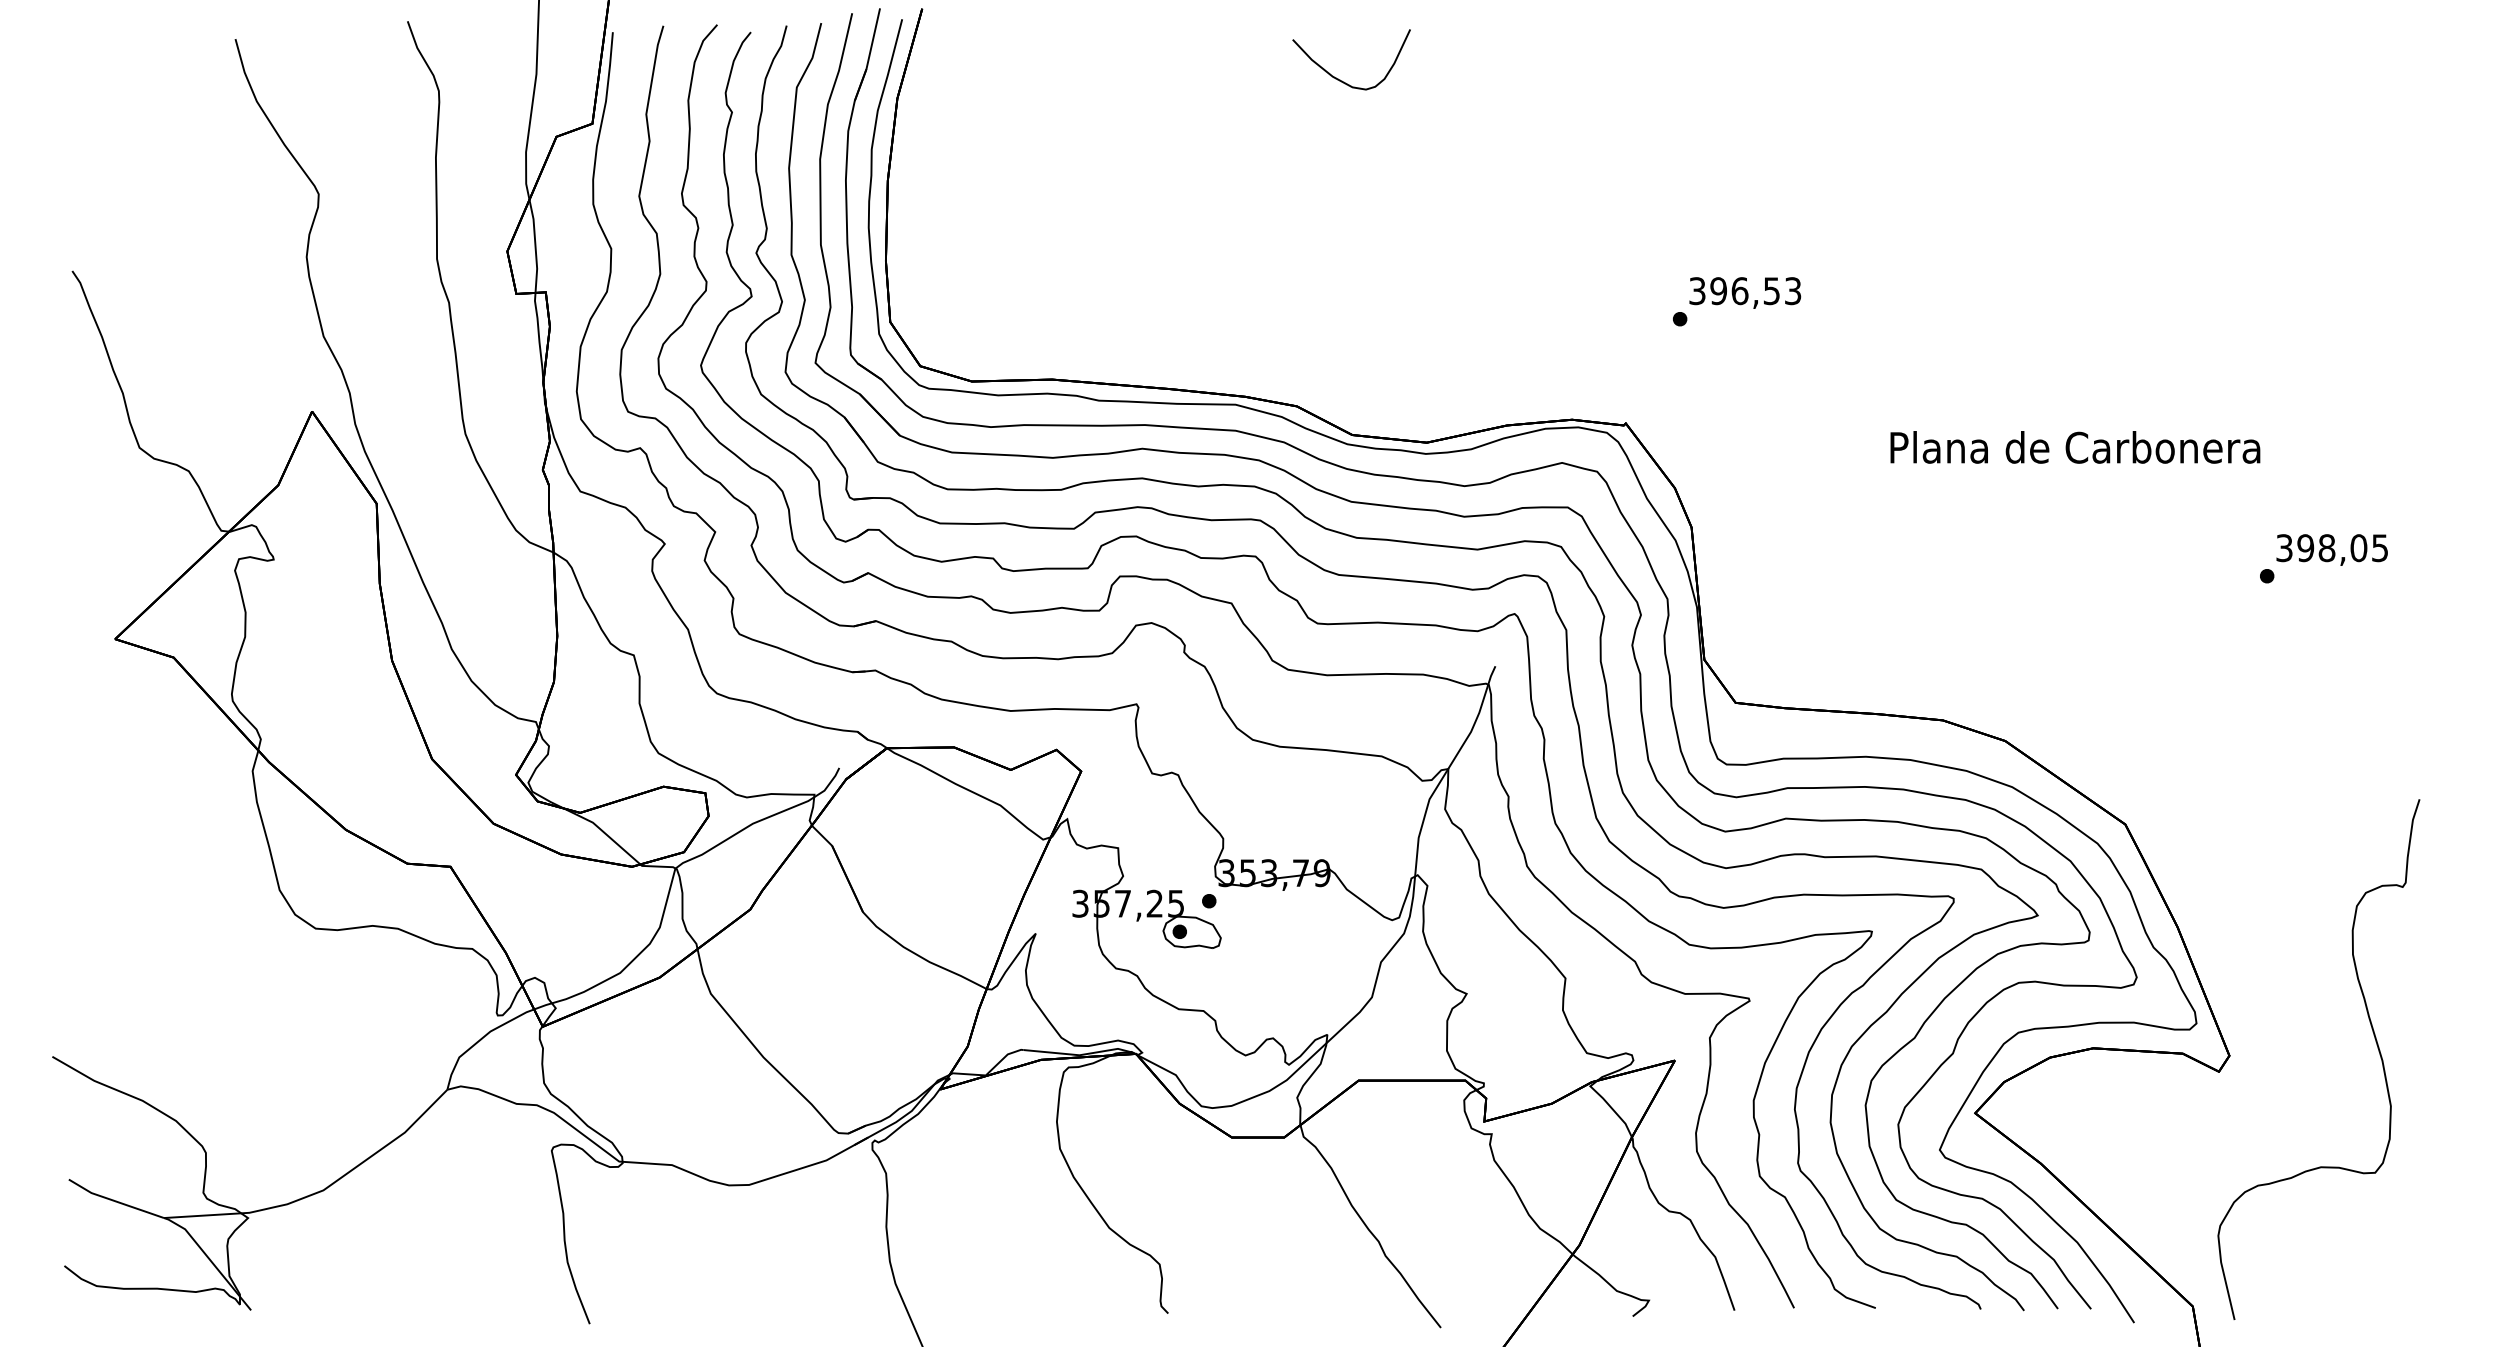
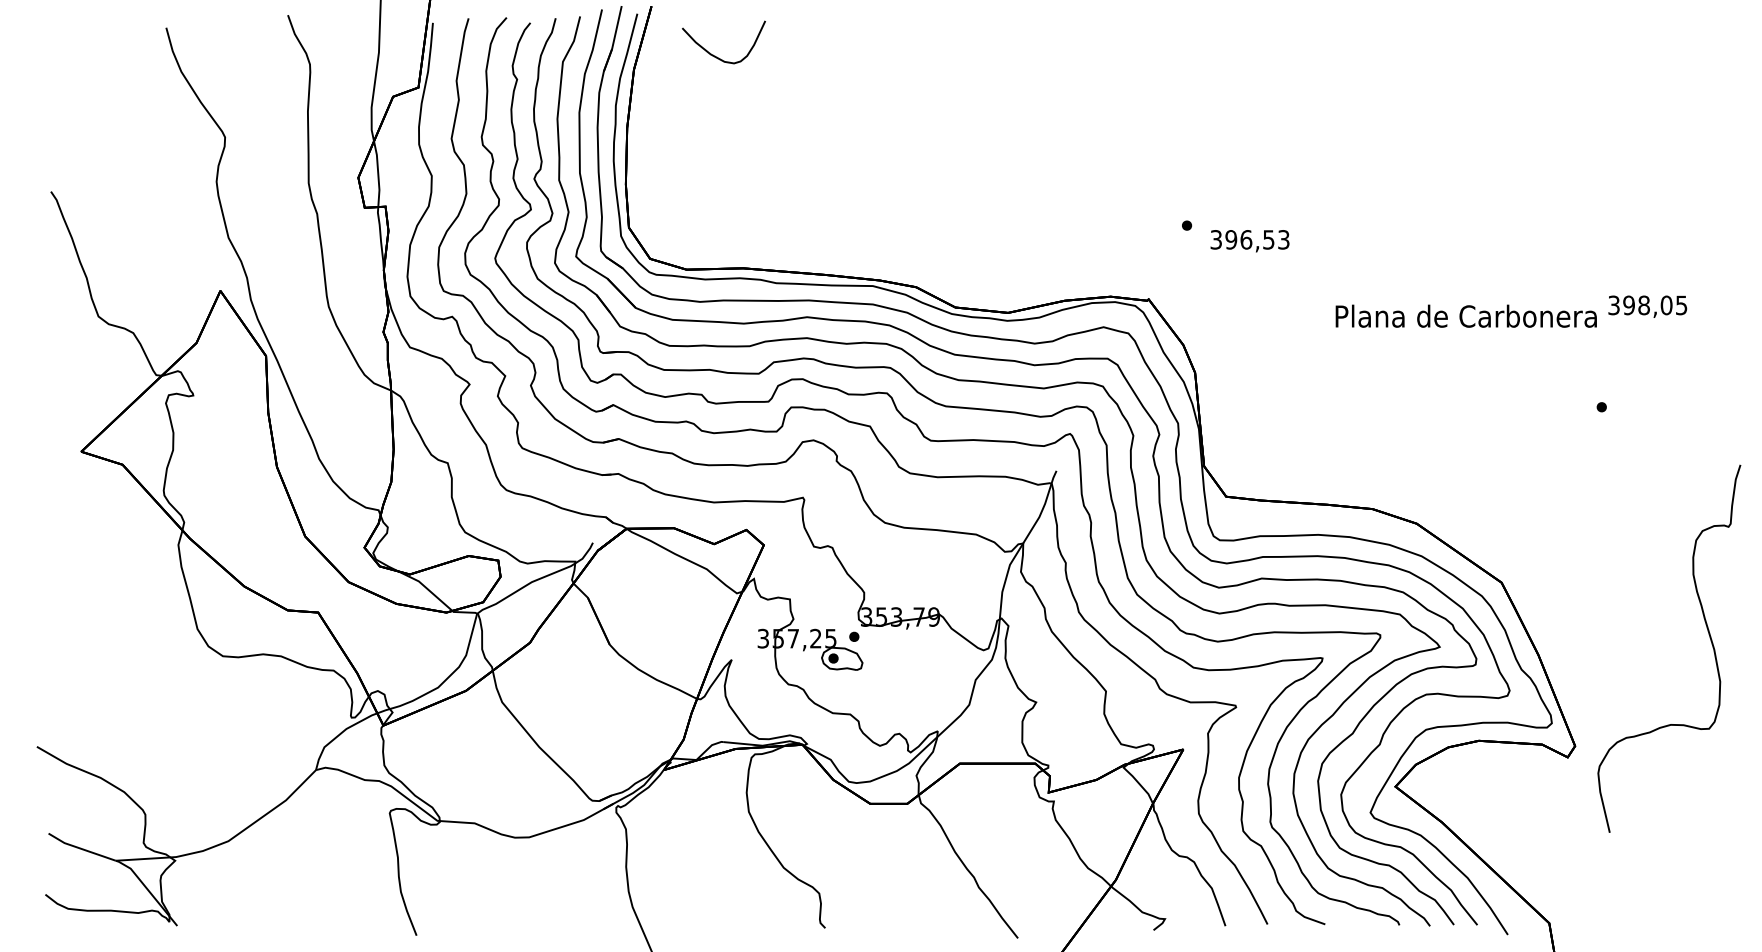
curve: (1339, 78) -> (715, 55), moved
text: (1744, 293) -> (1249, 241), moved
text: (2331, 549) -> (1647, 306), moved
curve: (2375, 1045) -> (1709, 638), moved

